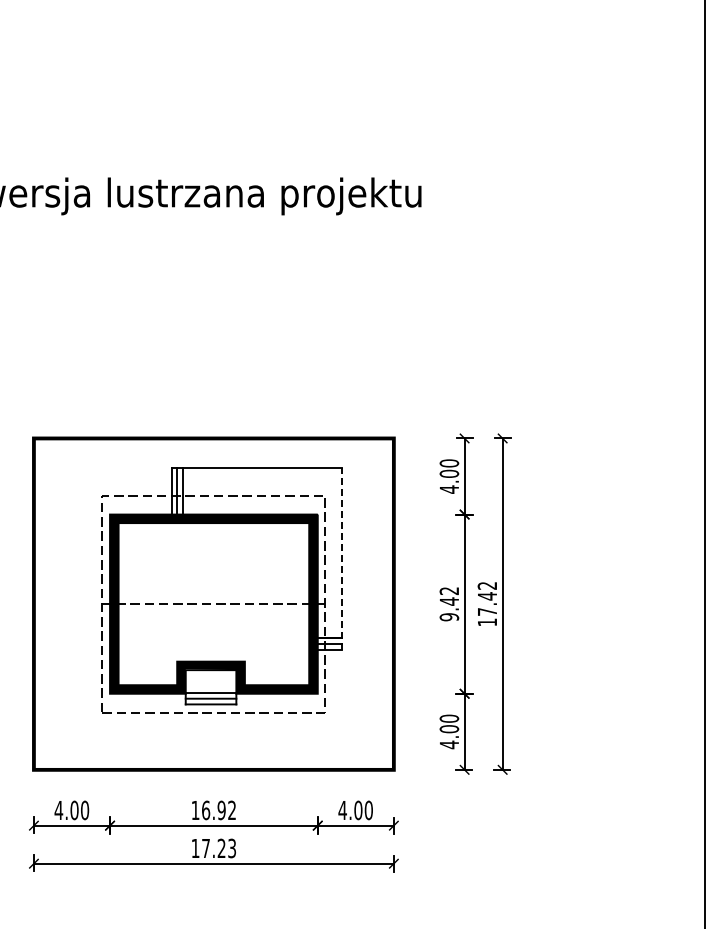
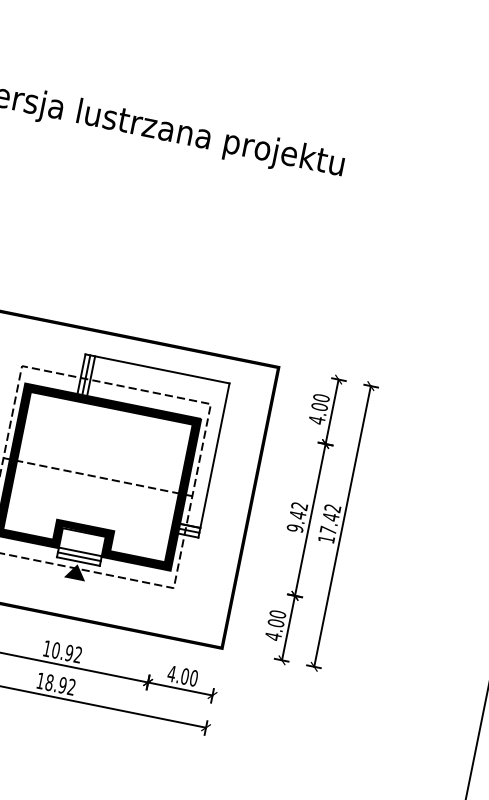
line: (341, 558) -> (213, 460), dashed -> solid
fill: (210, 716) -> (75, 571), added
text: (206, 809) -> (56, 649), 16.92 -> 10.92
text: (219, 848) -> (60, 685), 17.23 -> 18.92

